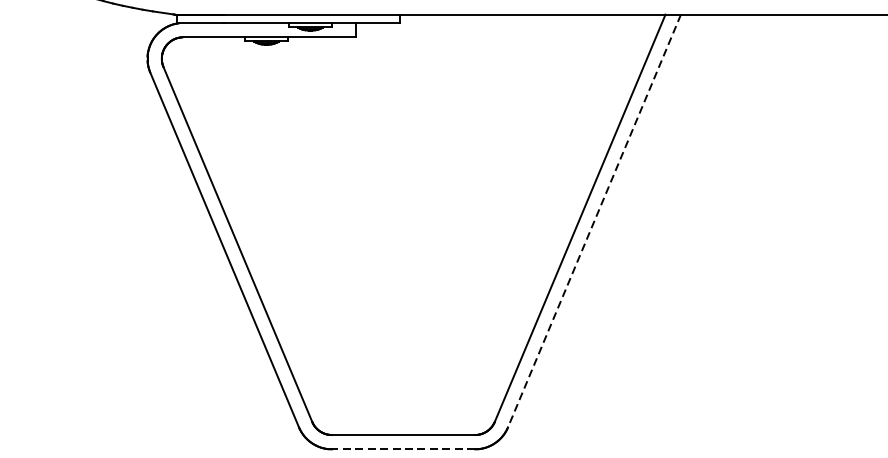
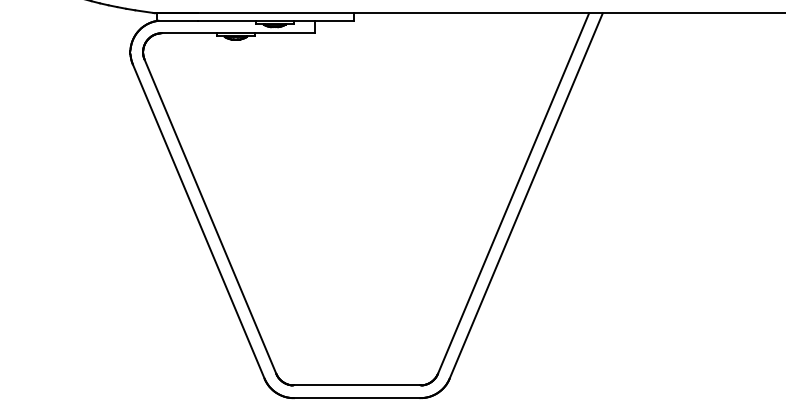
line: (594, 221) -> (526, 196), dashed -> solid
line: (402, 449) -> (356, 398), dashed -> solid

